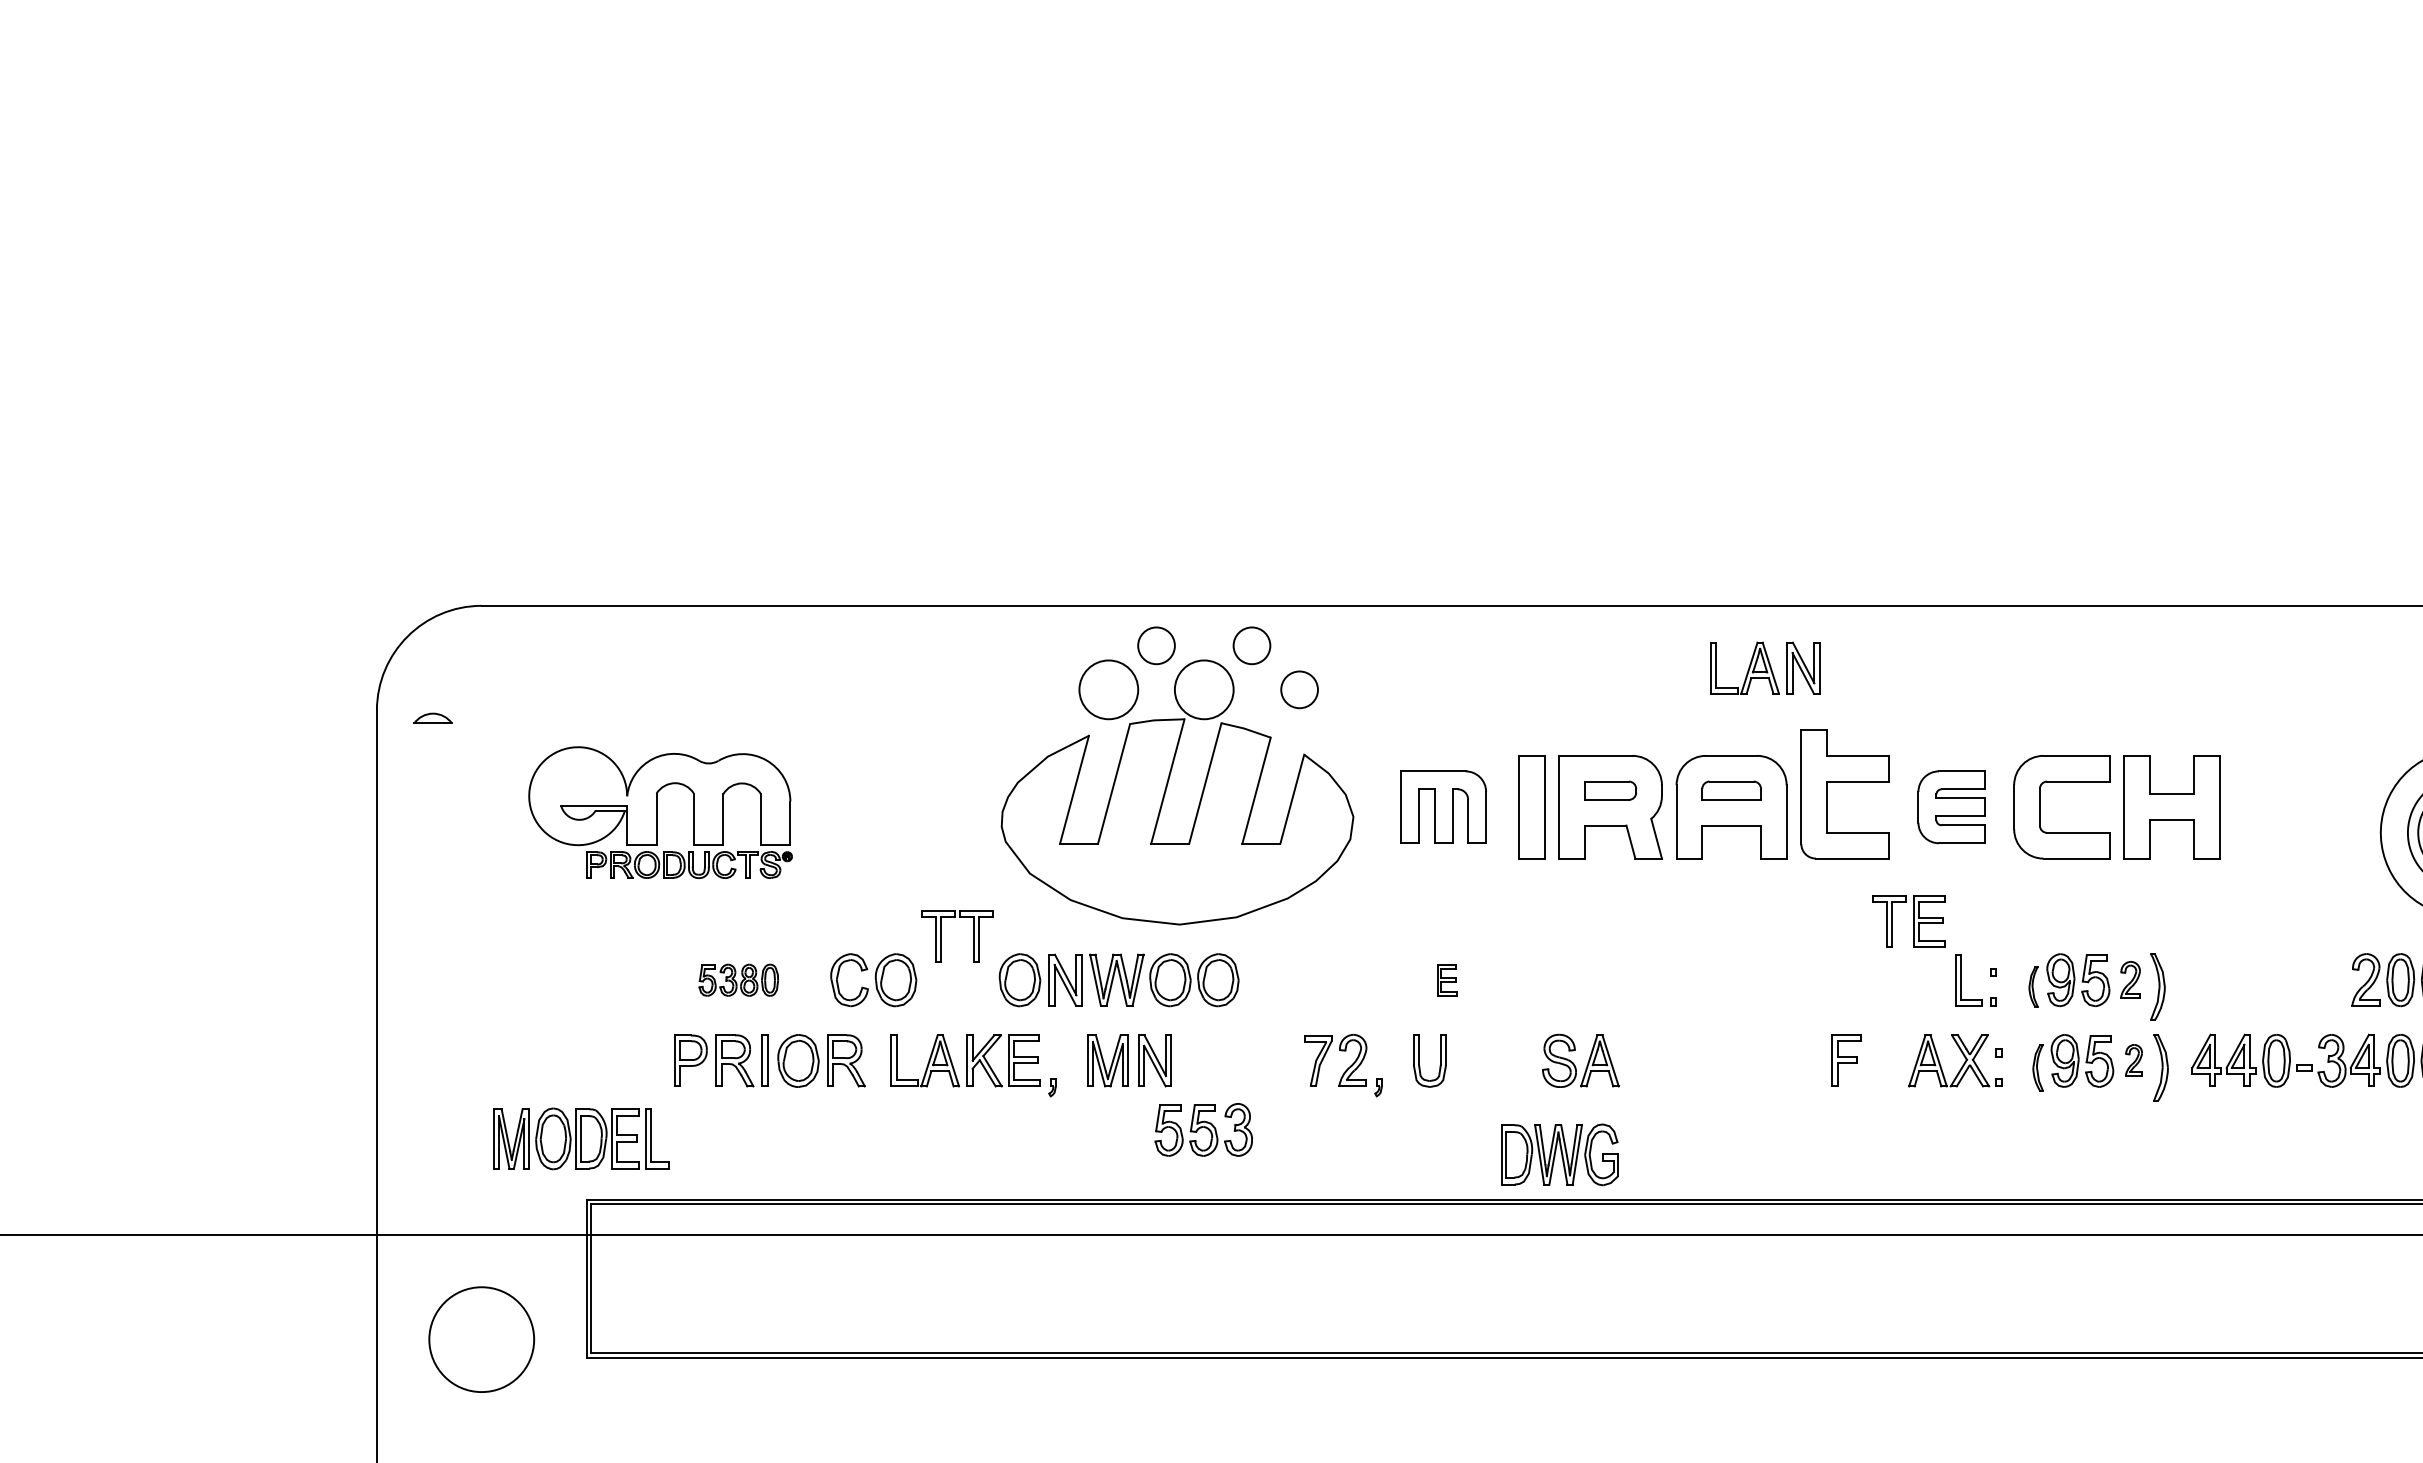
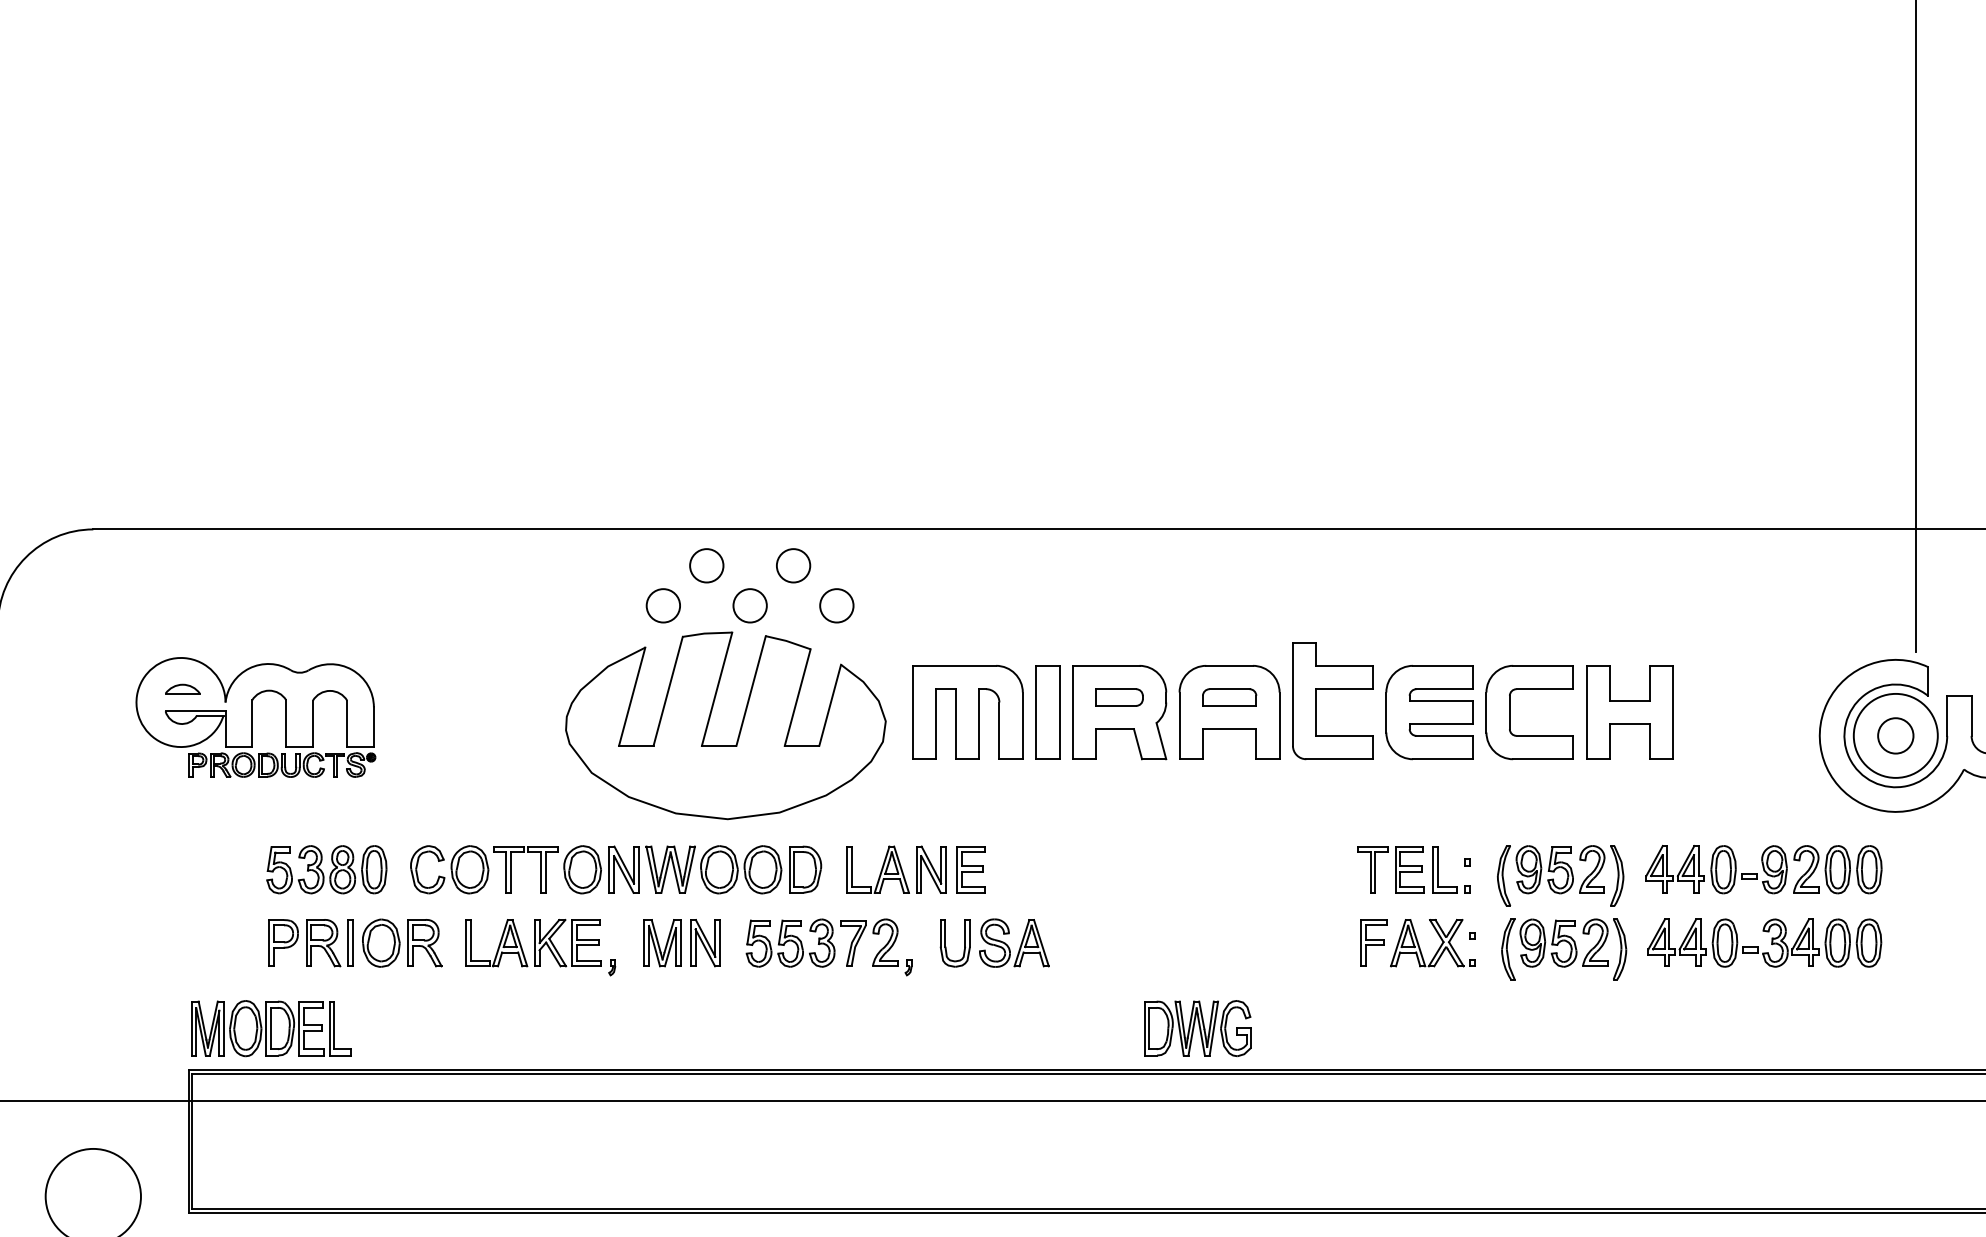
part: (1765, 667) -> (896, 869), moved
circle: (1108, 689) -> (663, 605), size x0.62
circle: (1203, 689) -> (749, 605), size x0.62
part: (432, 717) -> (182, 688), moved
part: (1443, 807) -> (967, 712), size x1.43
part: (1951, 807) -> (1429, 712), size x1.43
part: (1908, 921) -> (1390, 870), moved
part: (941, 936) -> (511, 870), moved
part: (1265, 979) -> (805, 869), added
part: (2130, 979) -> (1592, 869), size x1.43
part: (738, 980) -> (326, 870), size x1.67
part: (1447, 980) -> (971, 870), size x1.67
part: (2267, 980) -> (1716, 870), added
part: (2033, 986) -> (1504, 875), size x1.67
part: (2133, 1059) -> (1594, 941), size x1.67
part: (1846, 1060) -> (1374, 942), moved
part: (1574, 1063) -> (1008, 945), moved
part: (2037, 1067) -> (1507, 949), size x1.43
part: (1203, 1129) -> (790, 942), moved
part: (581, 1138) -> (271, 1028), moved
part: (1559, 1154) -> (1197, 1028), moved

